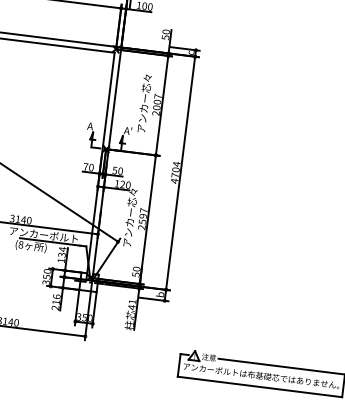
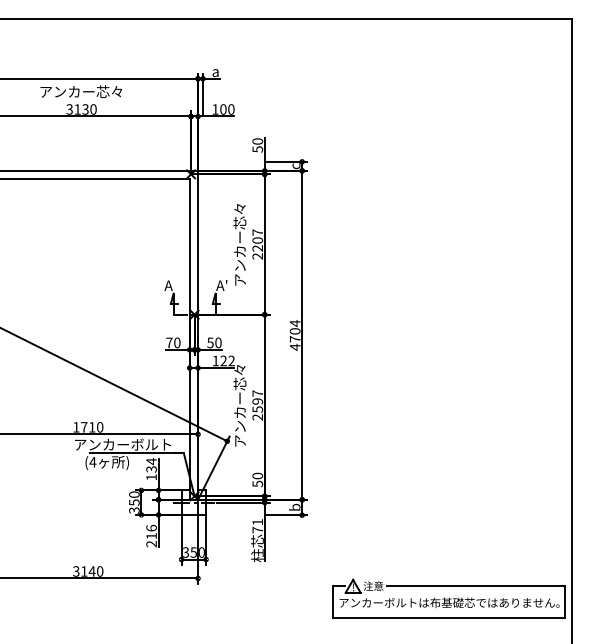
text: (156, 107) -> (257, 248), 2007 -> 2207
text: (128, 184) -> (231, 360), 120 -> 122
text: (18, 219) -> (84, 427), 3140 -> 1710
text: (20, 244) -> (92, 462), (8 -> (4
text: (131, 306) -> (257, 529), 41 -> 71

